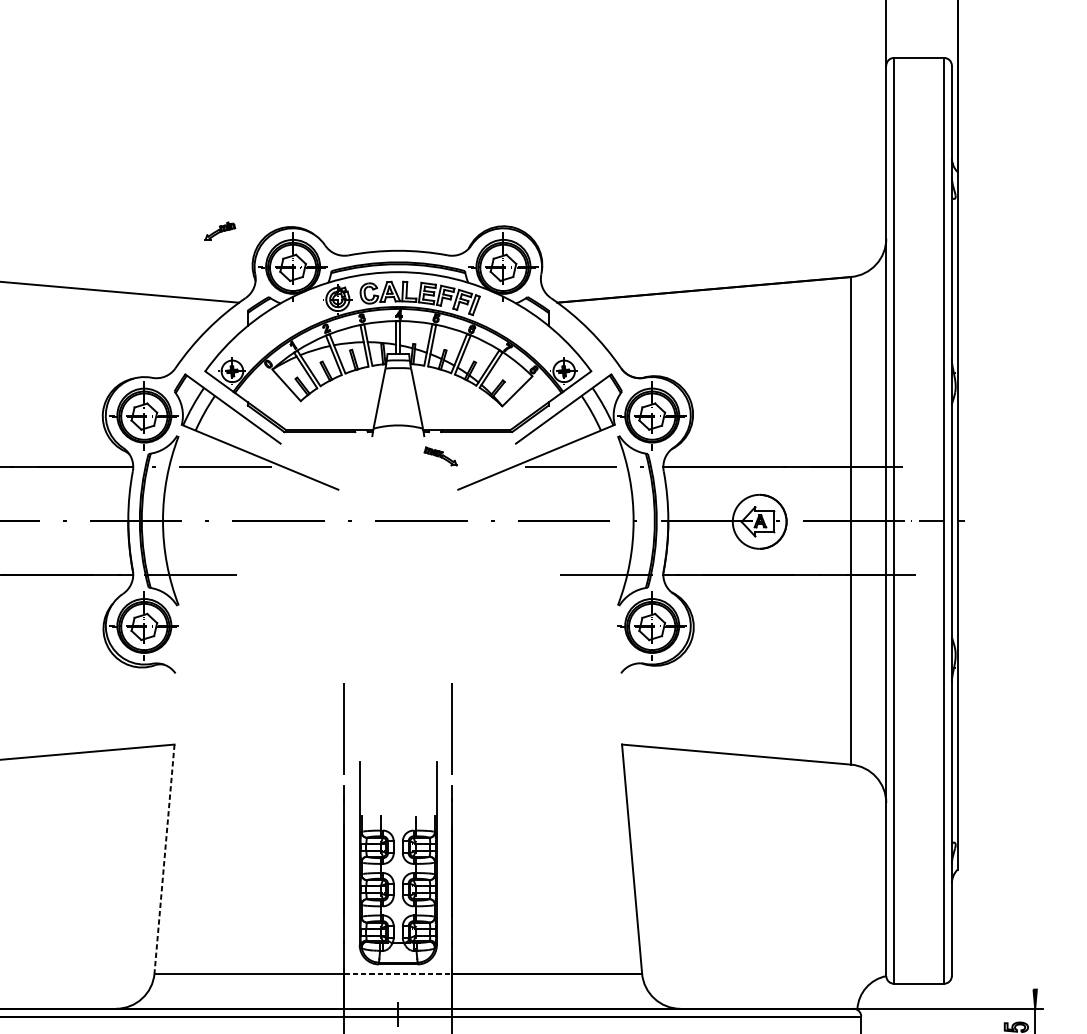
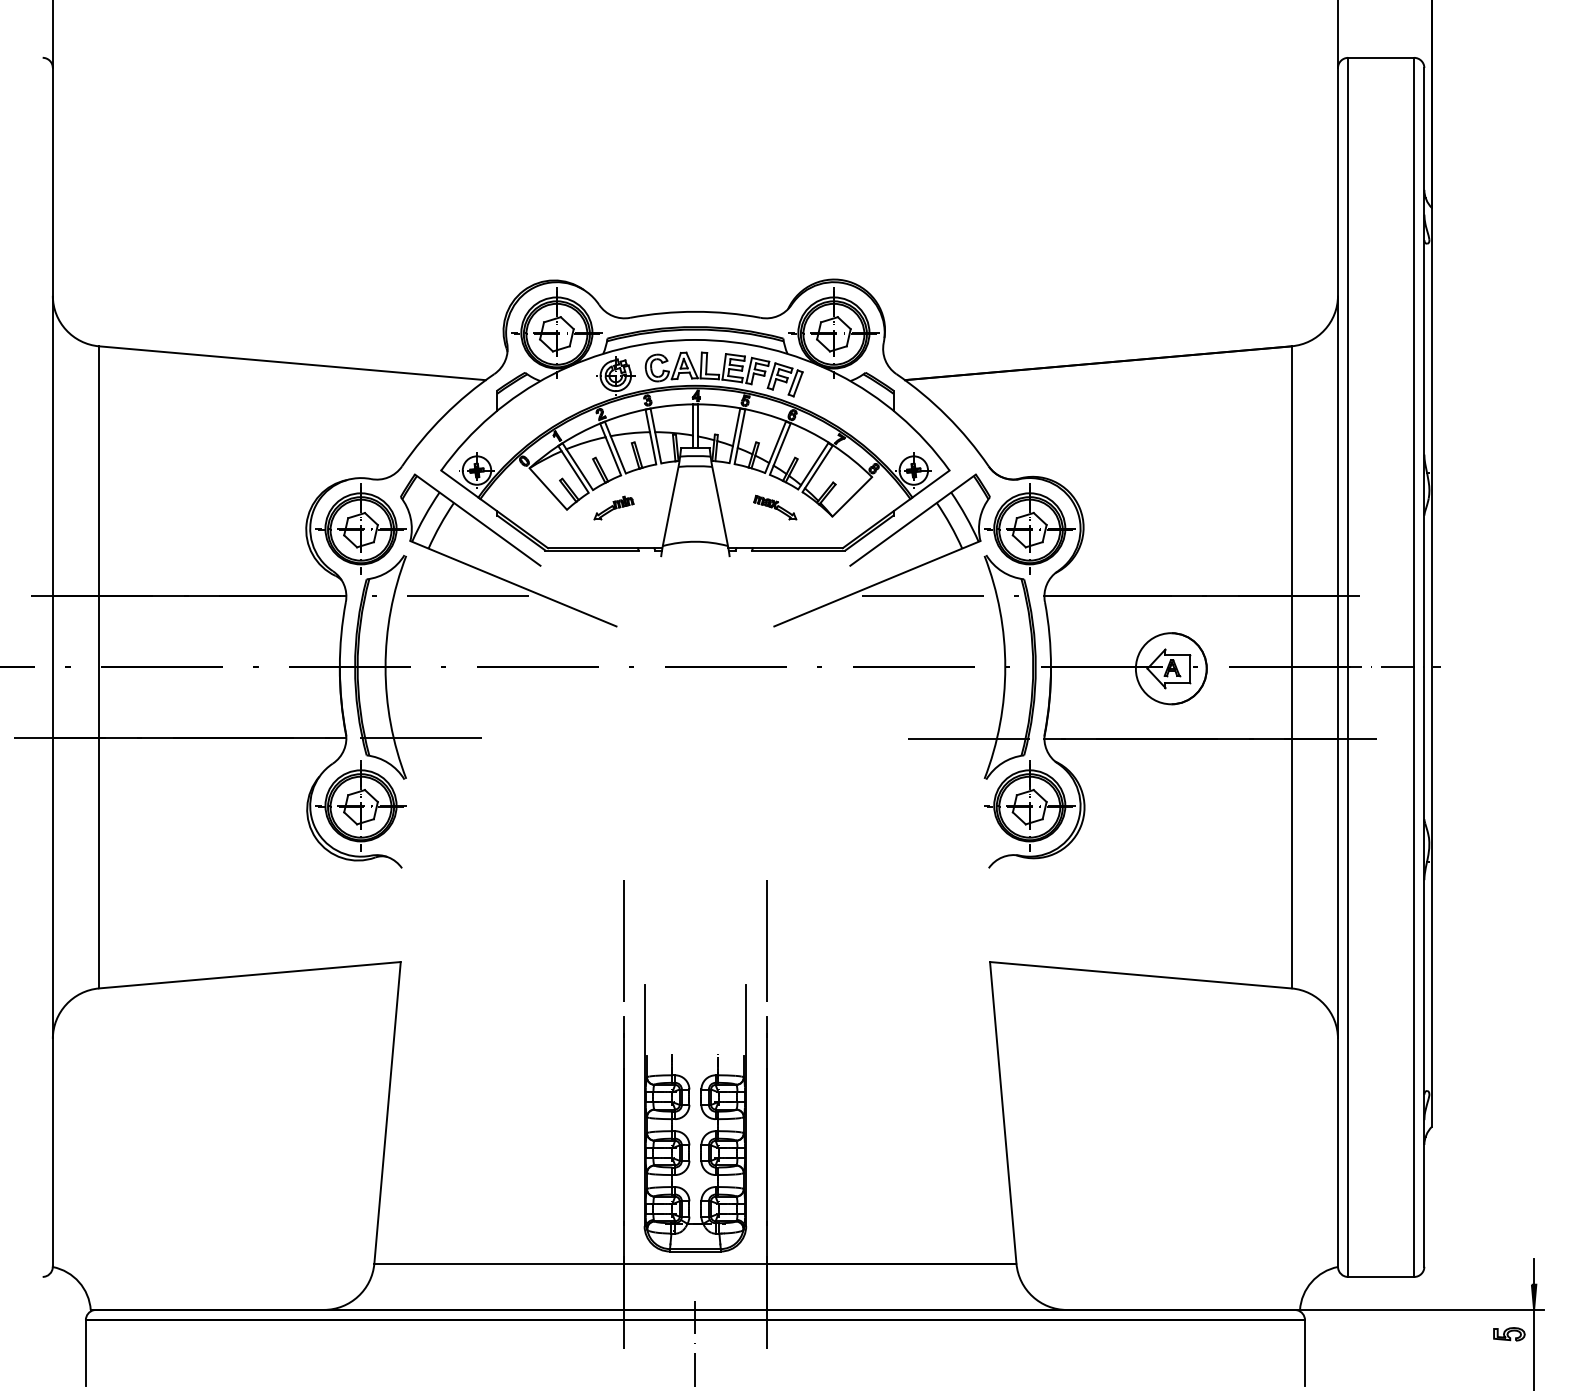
part: (219, 230) -> (613, 507), moved
part: (440, 456) -> (775, 507), moved
line: (164, 859) -> (387, 1113), dashed -> solid
line: (398, 973) -> (695, 1263), dashed -> solid
line: (1035, 979) -> (1534, 1271), added

